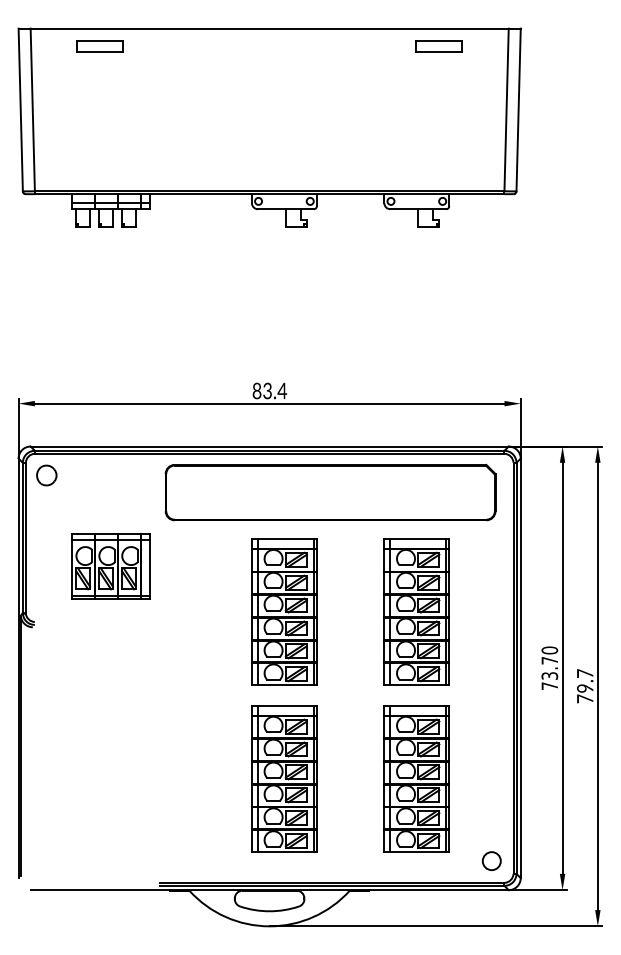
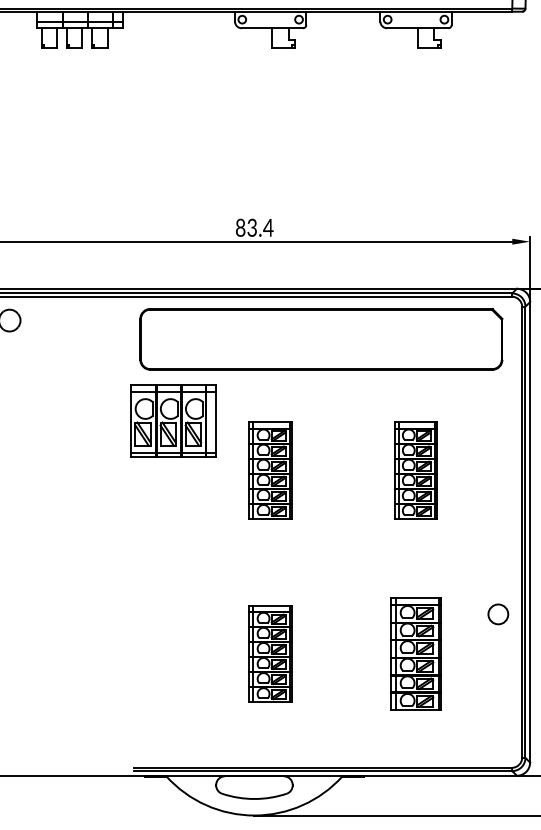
part: (110, 566) -> (173, 420), moved
part: (284, 611) -> (270, 469), size x0.6
part: (416, 611) -> (415, 469), size x0.6
part: (284, 778) -> (270, 653), size x0.6
part: (416, 778) -> (415, 653), size x0.7
circle: (491, 861) -> (498, 614), moved

